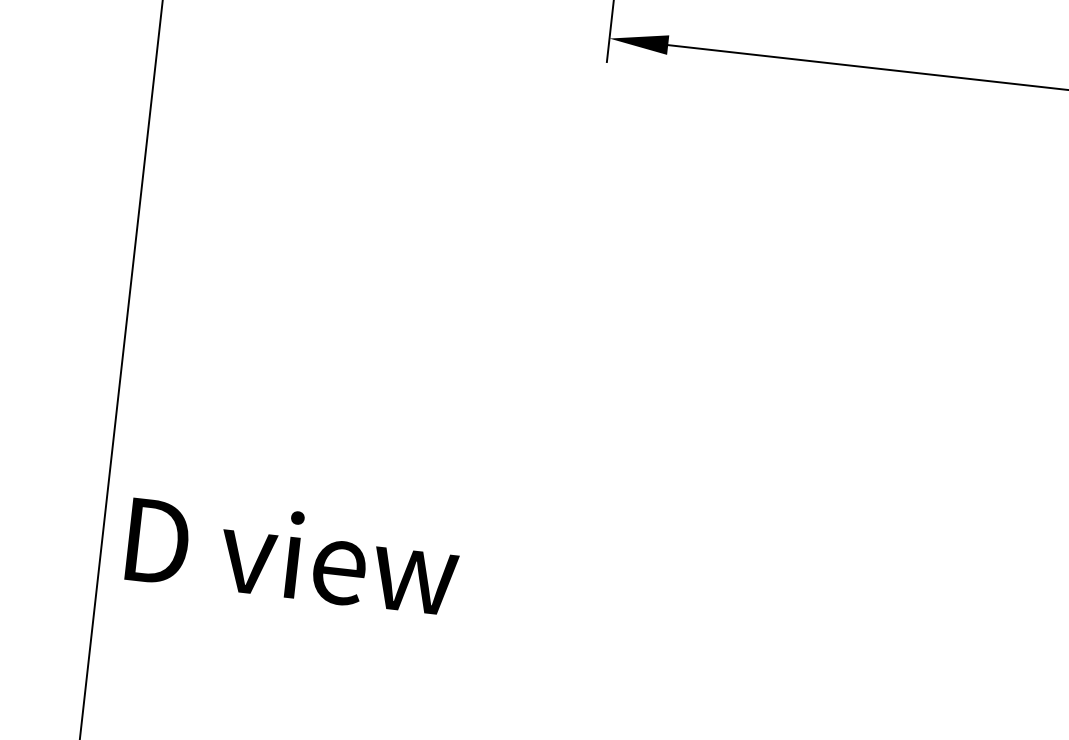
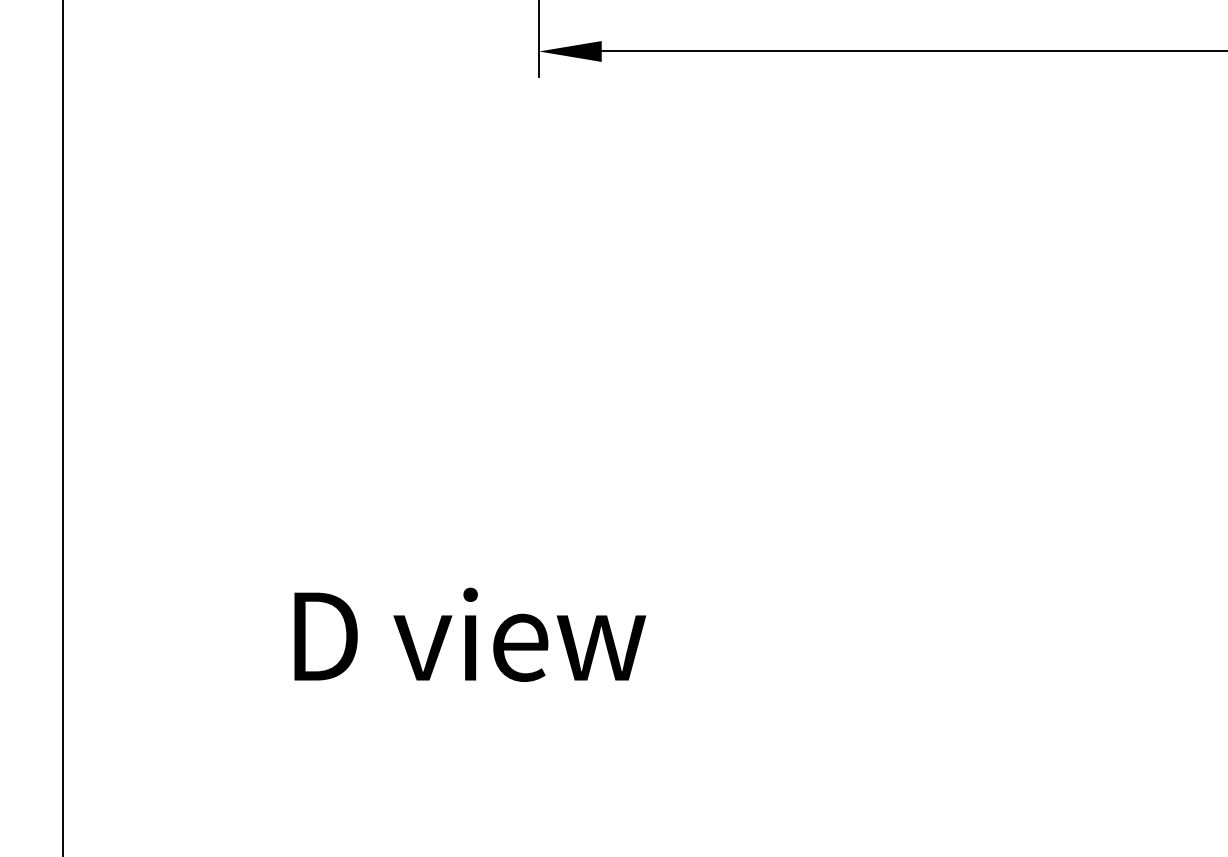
text: (293, 555) -> (470, 634), moved

